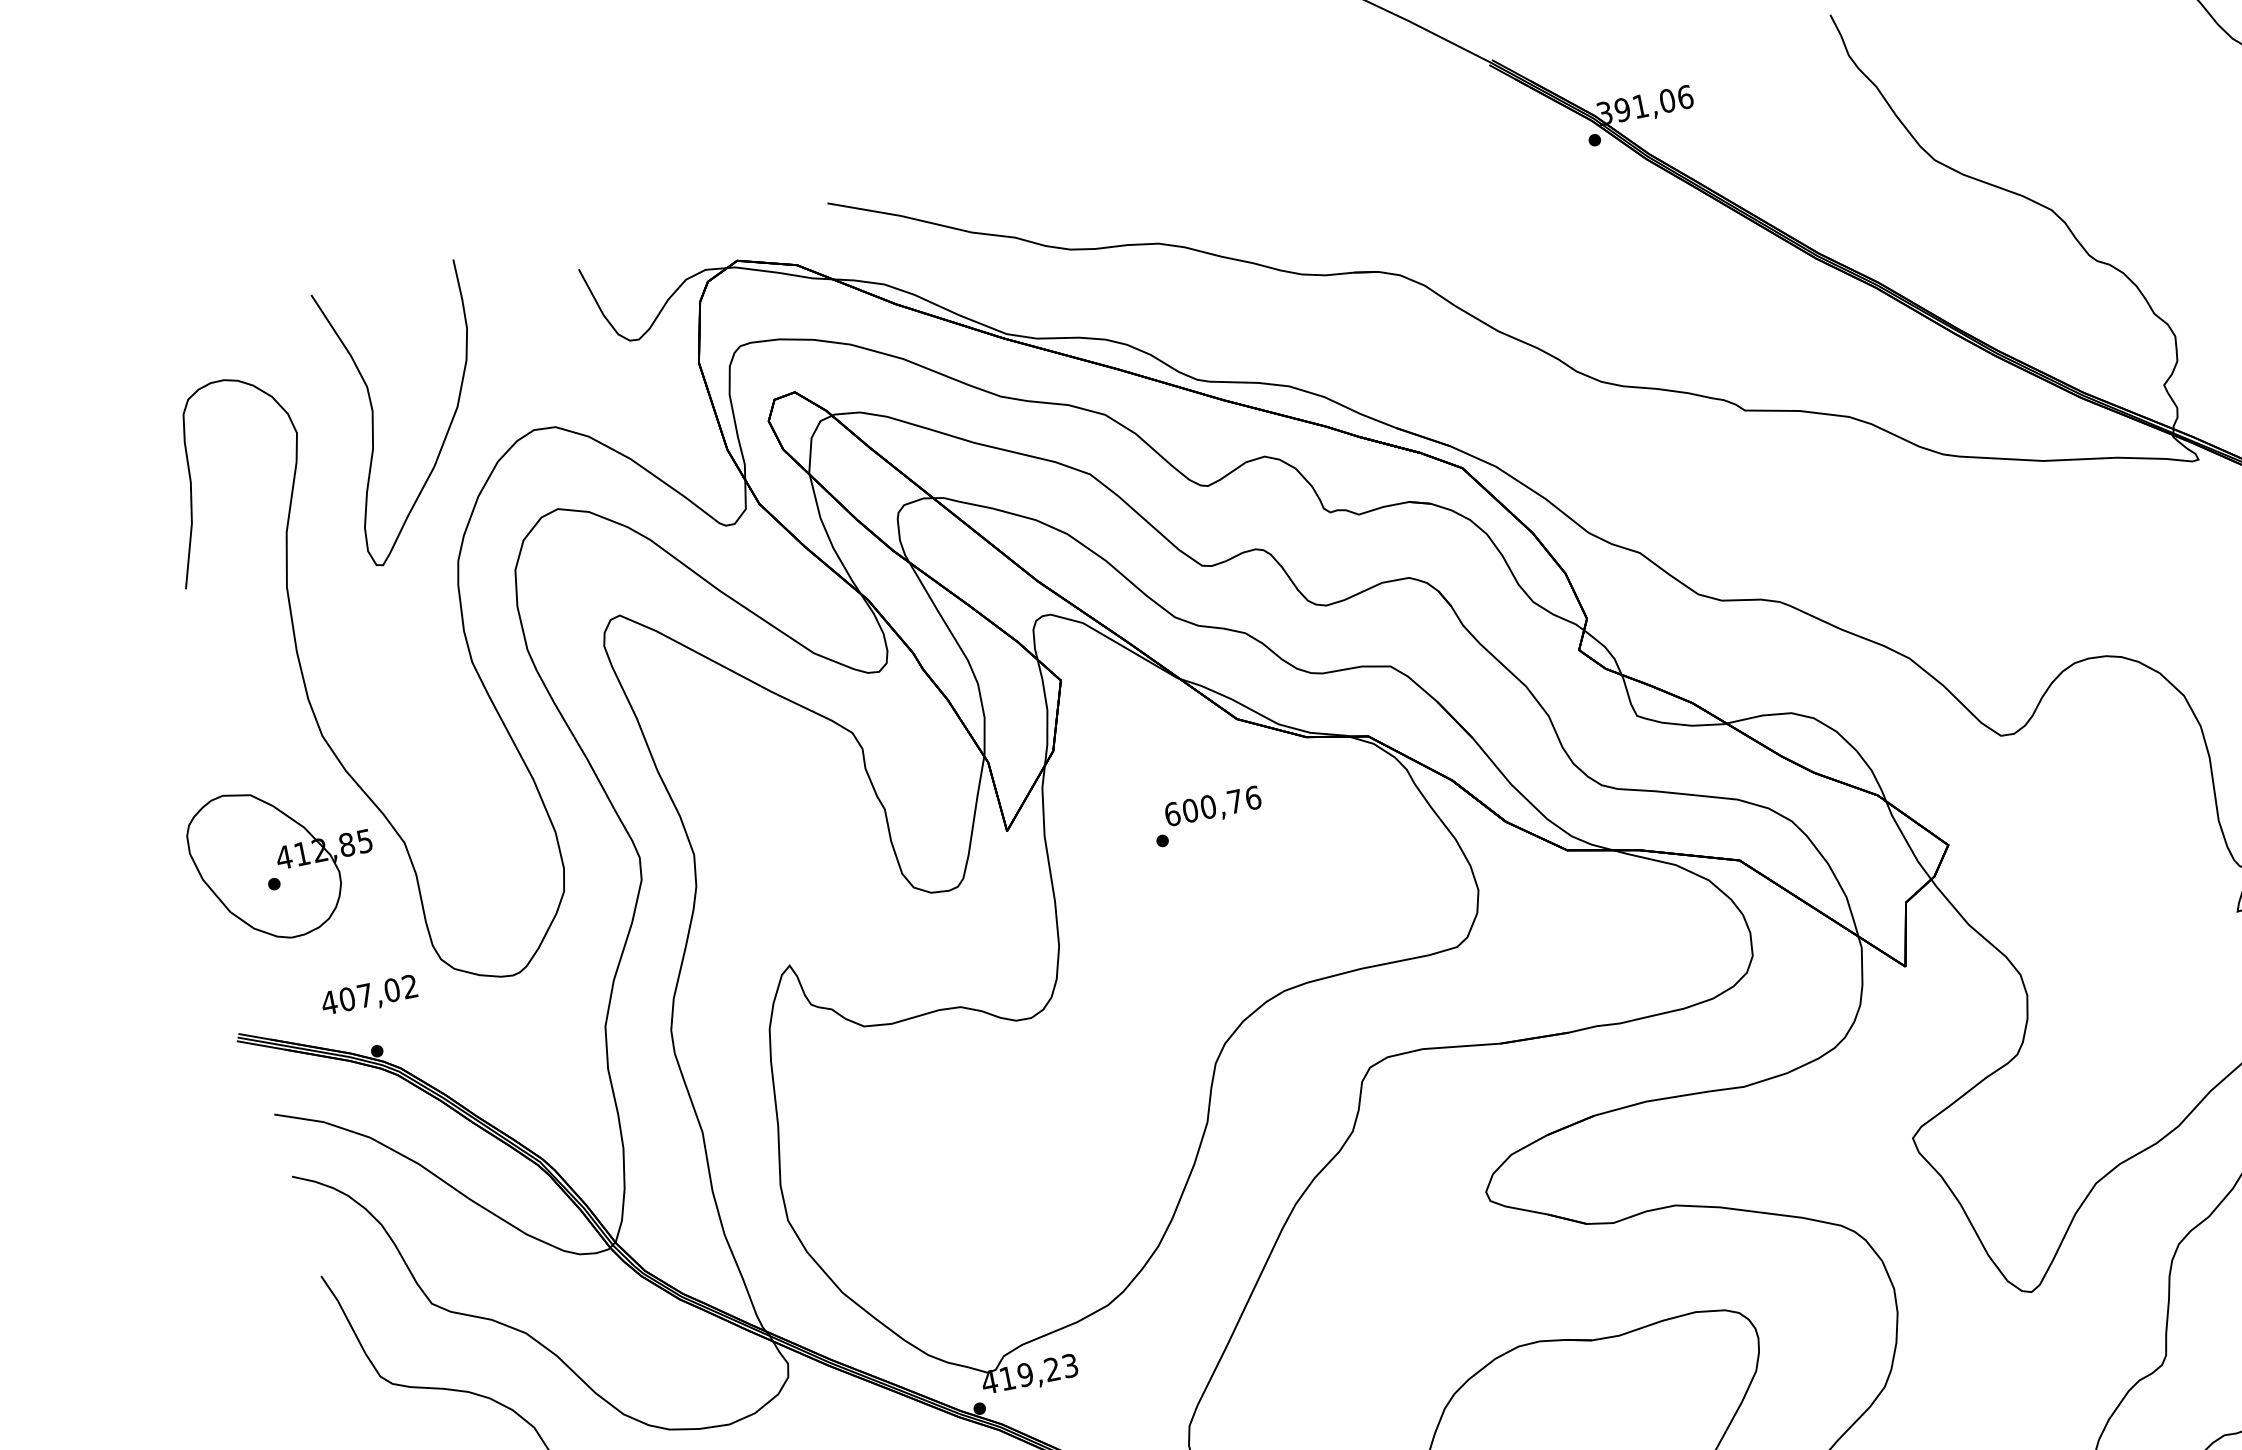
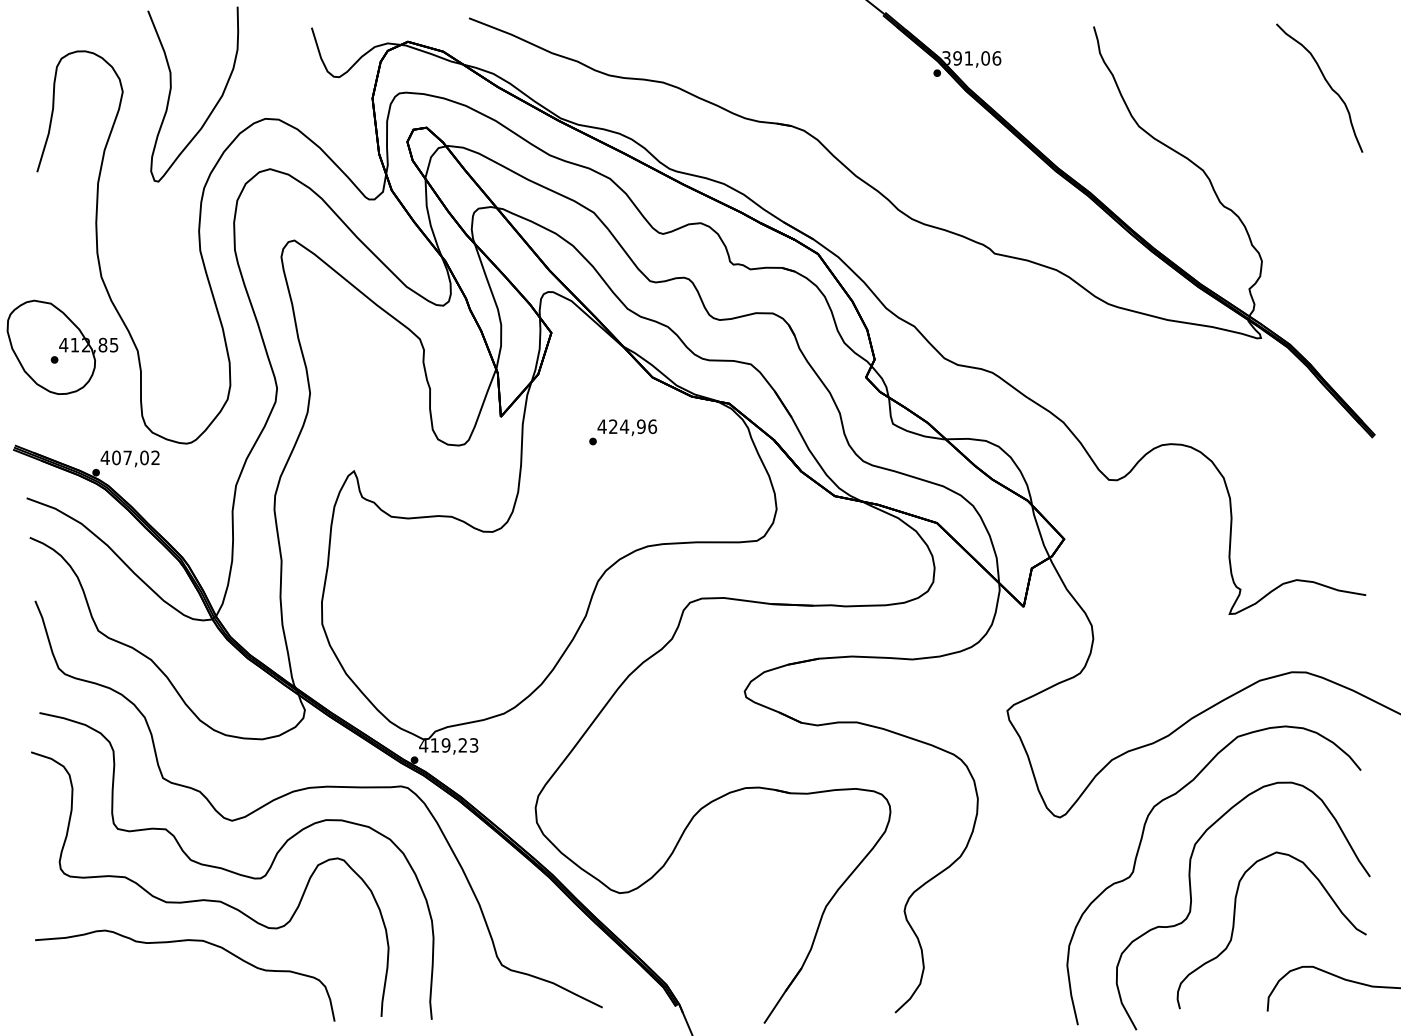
text: (1203, 807) -> (621, 426), 600,76 -> 424,96
text: (368, 996) -> (129, 458), moved

